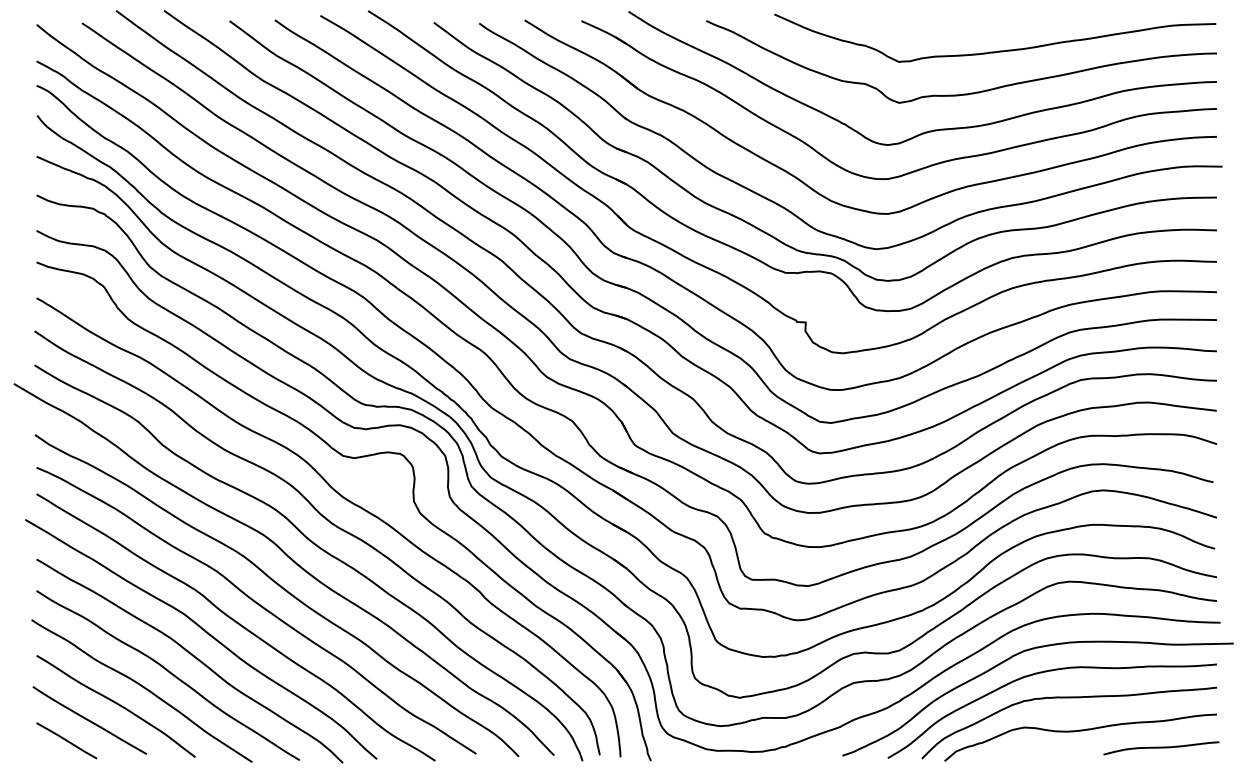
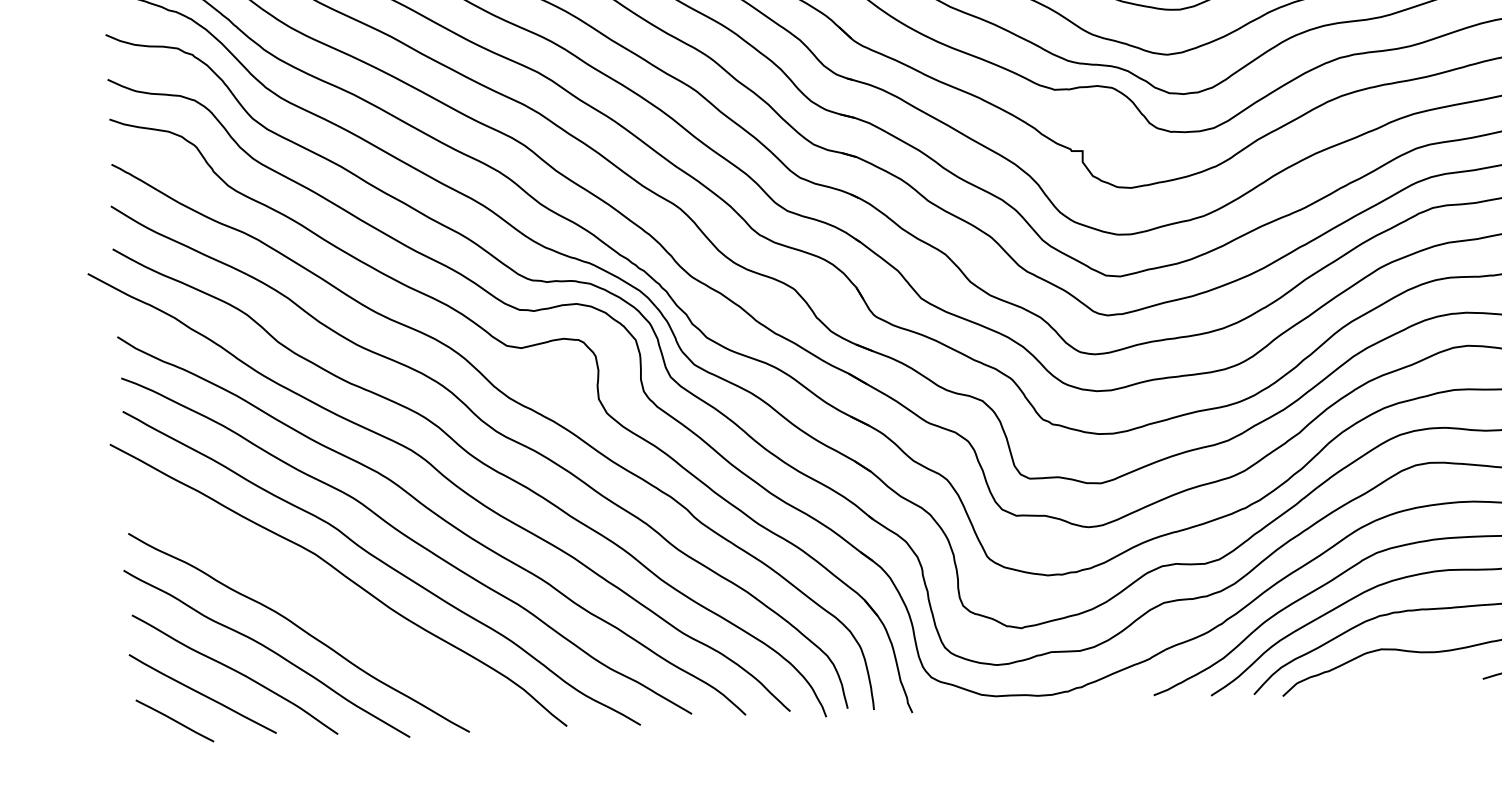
curve: (192, 656) -> (328, 607), removed

